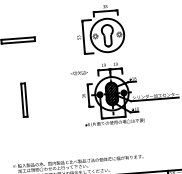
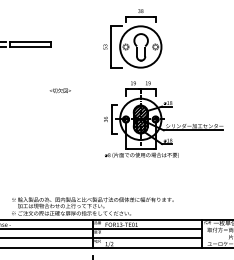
text: (78, 72) -> (59, 90), moved
part: (23, 99) -> (31, 118), removed

